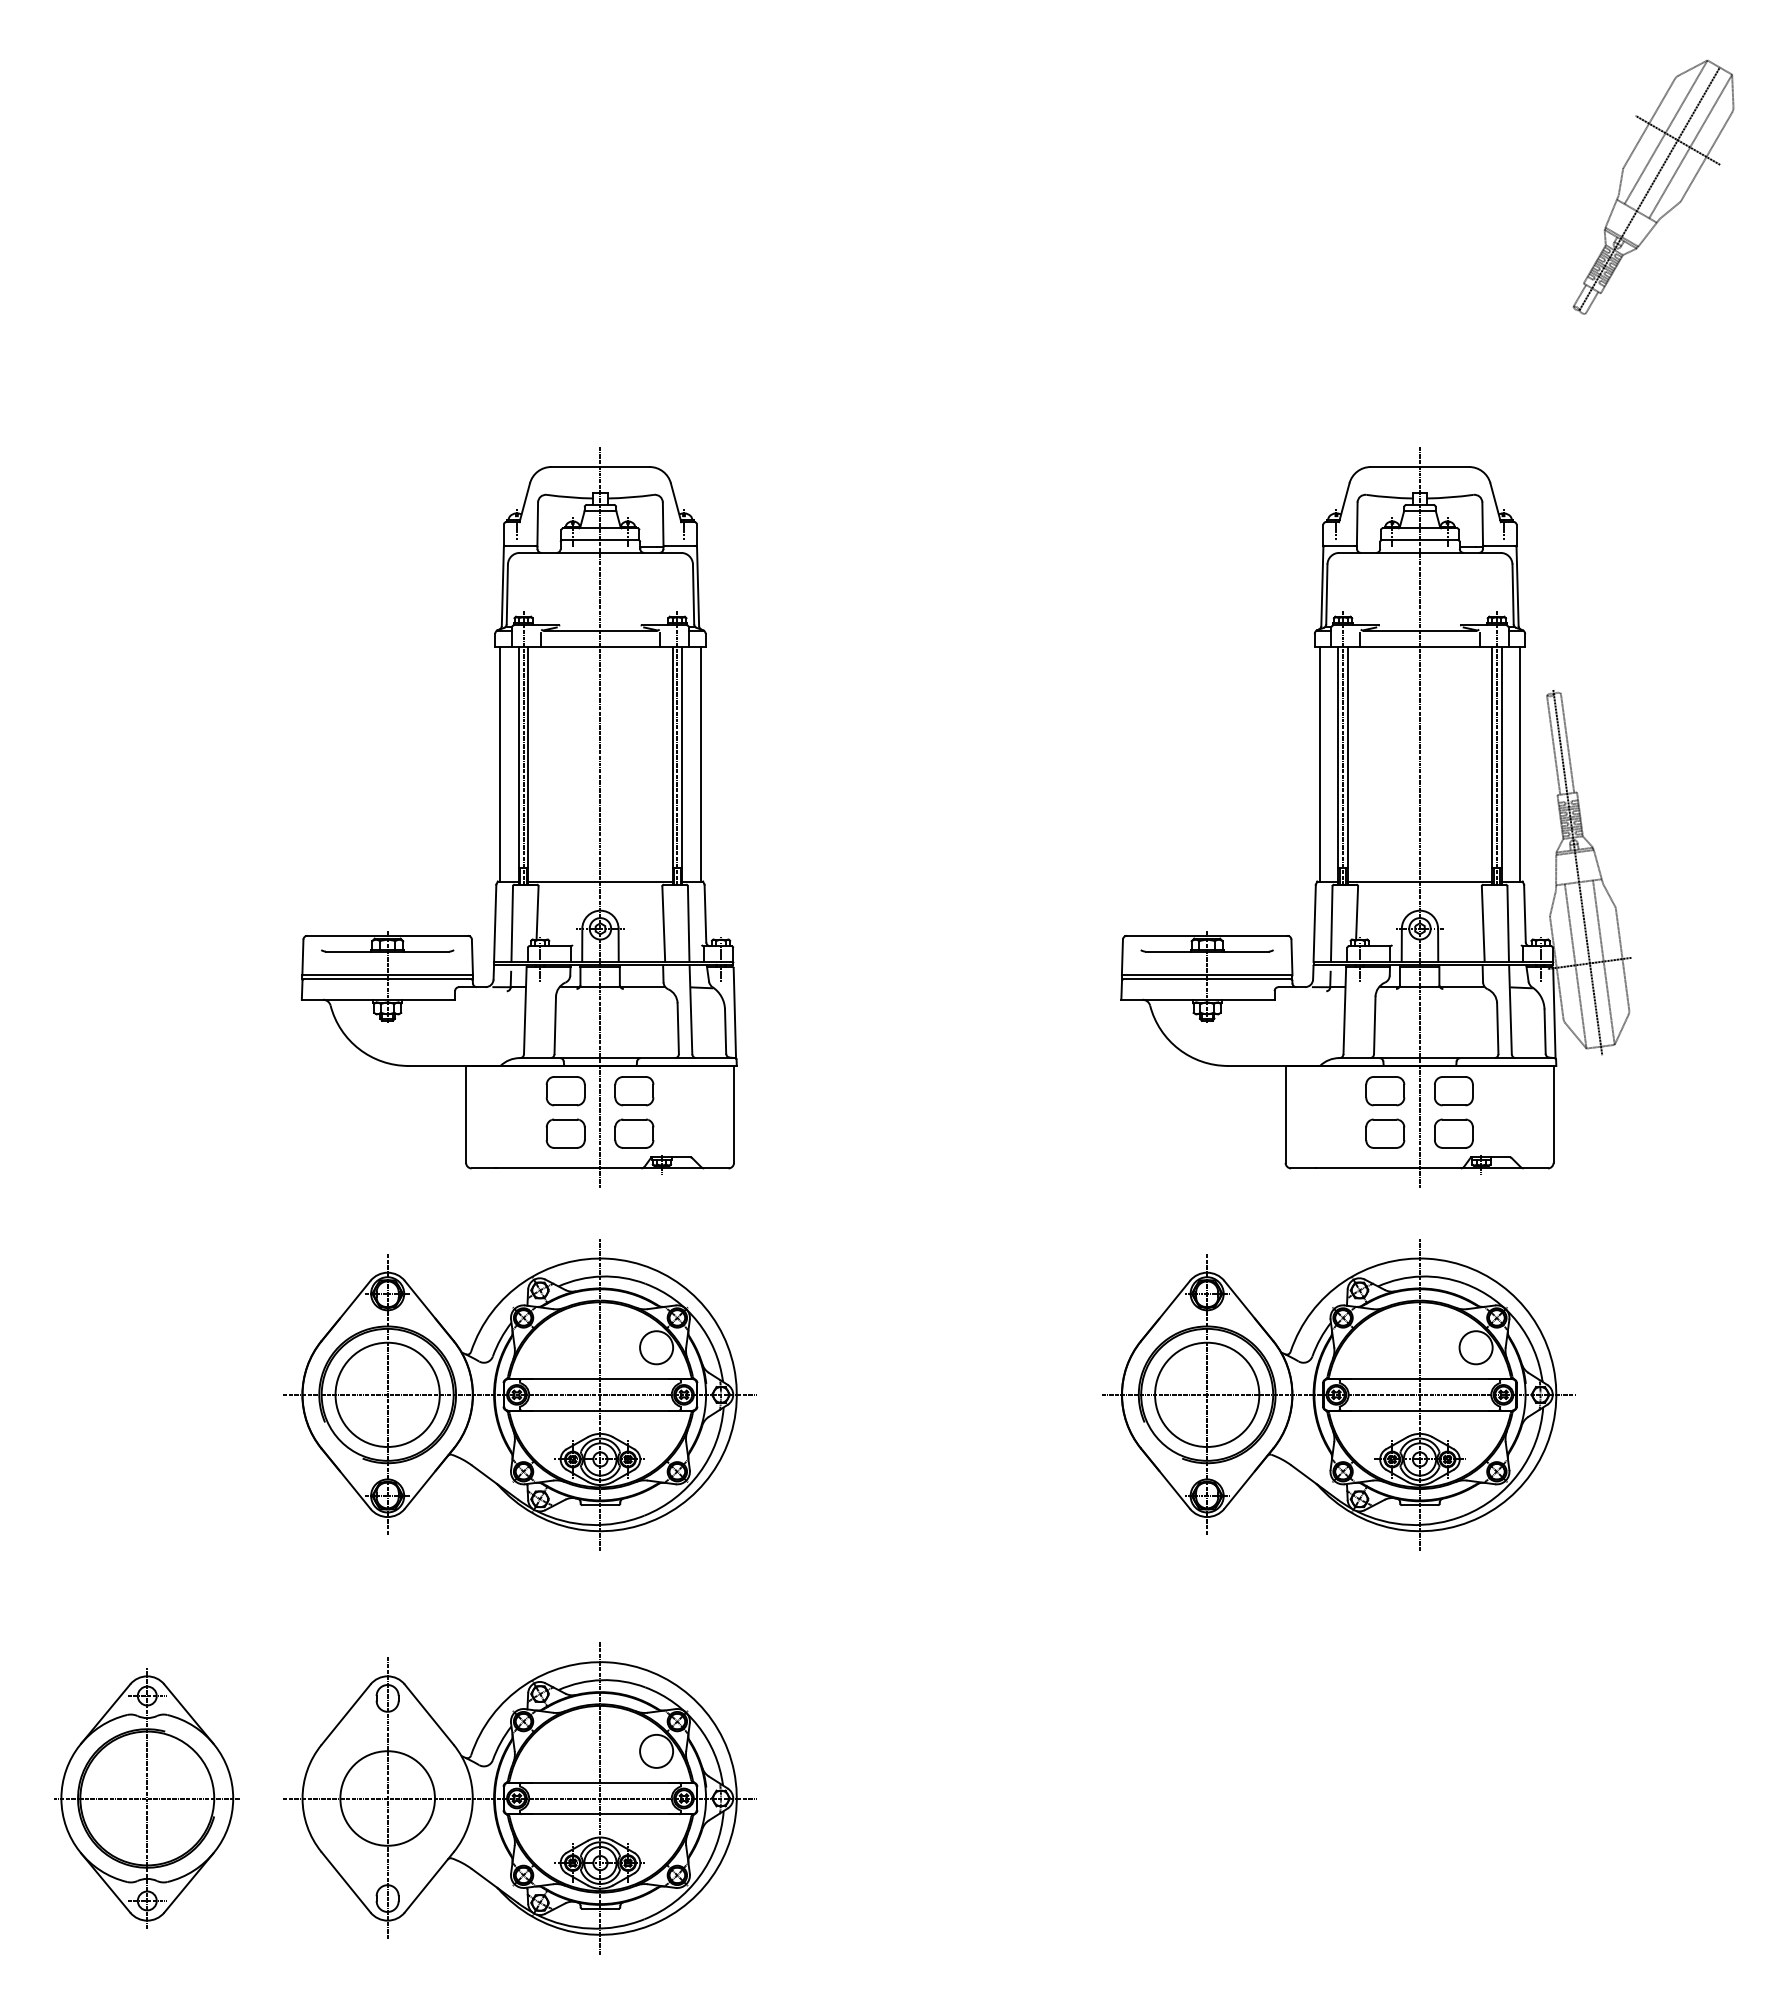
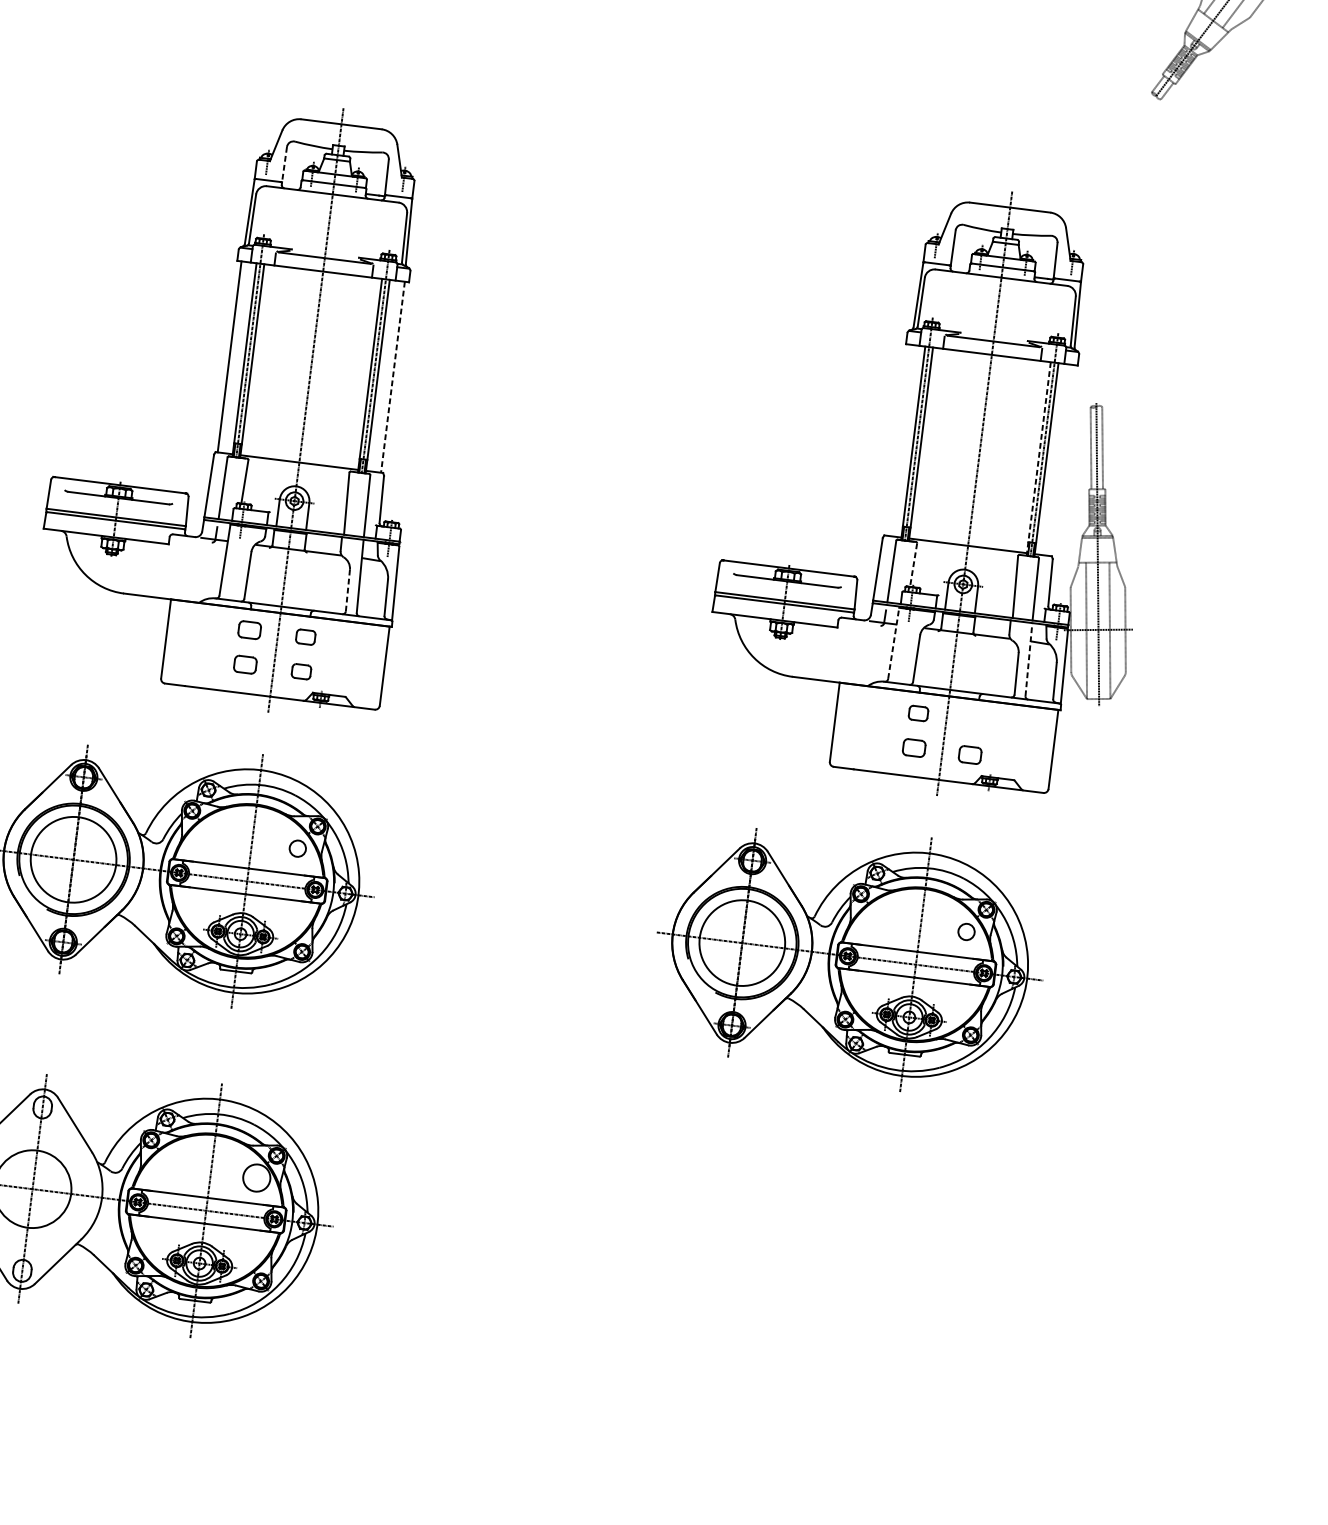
line: (537, 524) -> (284, 164), solid -> dashed
line: (1319, 764) -> (898, 440), removed
line: (1520, 764) -> (1062, 460), removed
line: (700, 765) -> (392, 378), solid -> dashed
line: (1492, 766) -> (1038, 459), solid -> dashed
line: (1357, 913) -> (913, 565), solid -> dashed
line: (1510, 1009) -> (1028, 659), solid -> dashed
line: (1344, 1010) -> (893, 643), solid -> dashed
line: (678, 1029) -> (348, 591), solid -> dashed
part: (565, 1091) -> (249, 630), size x0.7
part: (634, 1091) -> (305, 637), size x0.6
part: (1385, 1091) -> (918, 713), size x0.6
part: (1453, 1091) -> (974, 720), removed
part: (565, 1133) -> (245, 664), size x0.7
part: (634, 1133) -> (301, 671), size x0.6
part: (1385, 1133) -> (914, 747), size x0.7
part: (1453, 1133) -> (969, 754), size x0.7
circle: (656, 1347) -> (297, 848), size x0.6
circle: (1475, 1347) -> (966, 931), size x0.6

